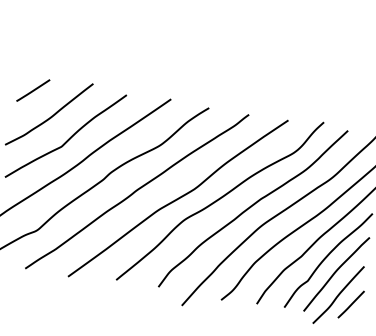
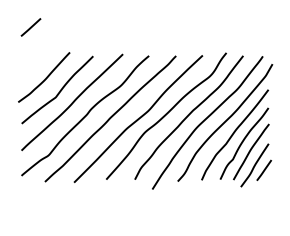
line: (32, 90) -> (30, 27), moved

